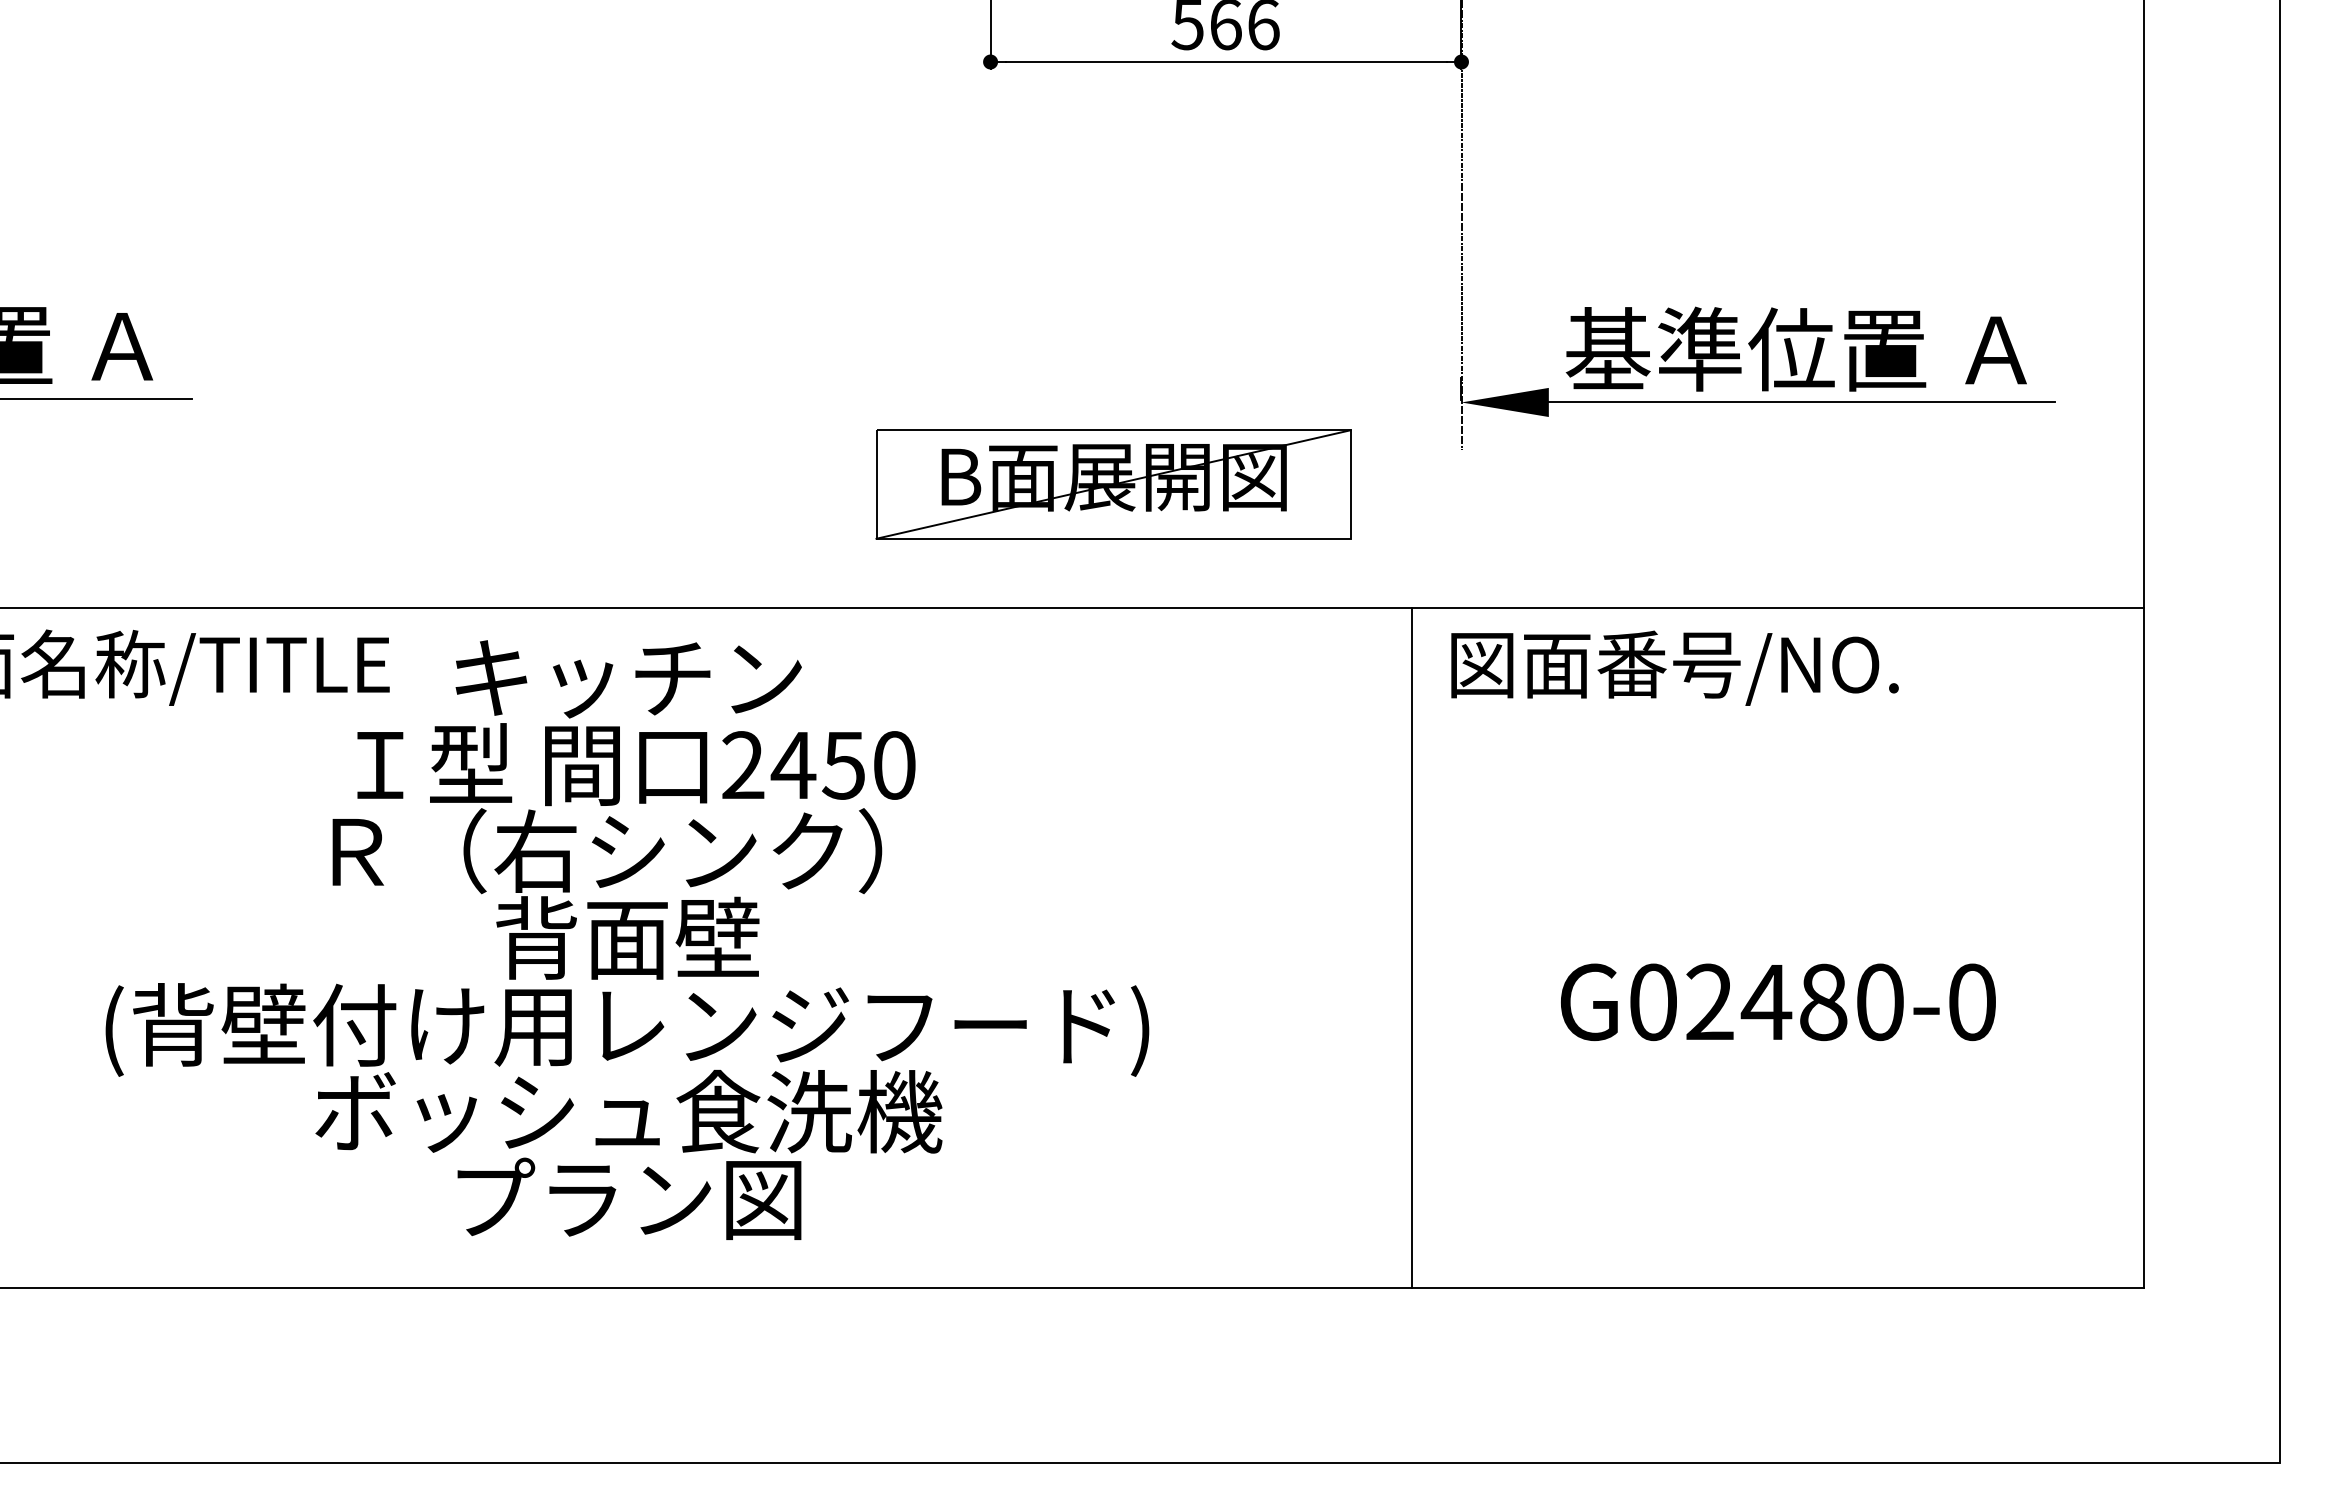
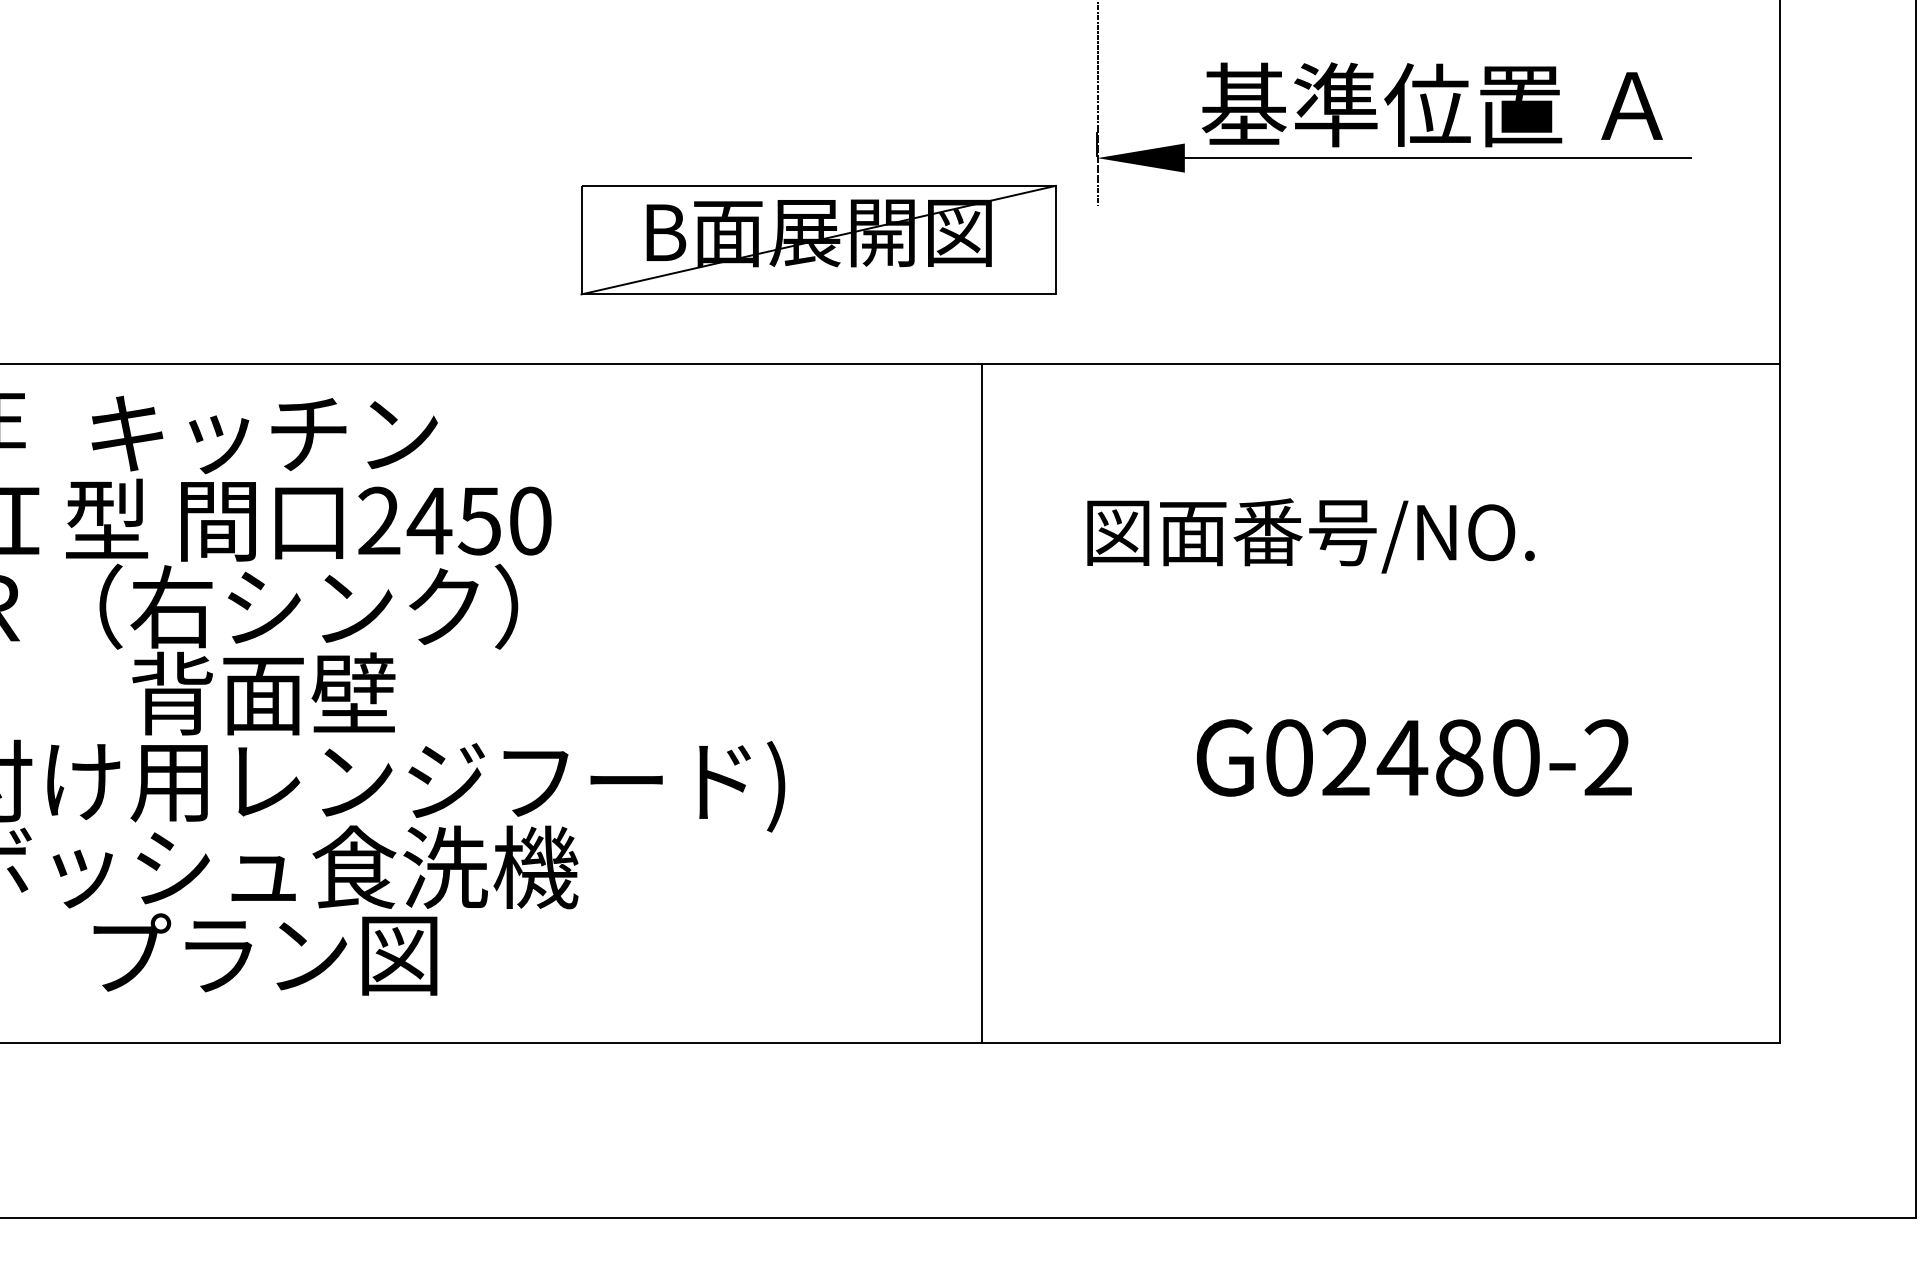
part: (1113, 484) -> (818, 240), moved
text: (1674, 667) -> (1310, 535), moved
line: (1411, 947) -> (981, 703), moved
text: (1971, 1002) -> (1607, 758), G02480-0 -> G02480-2

